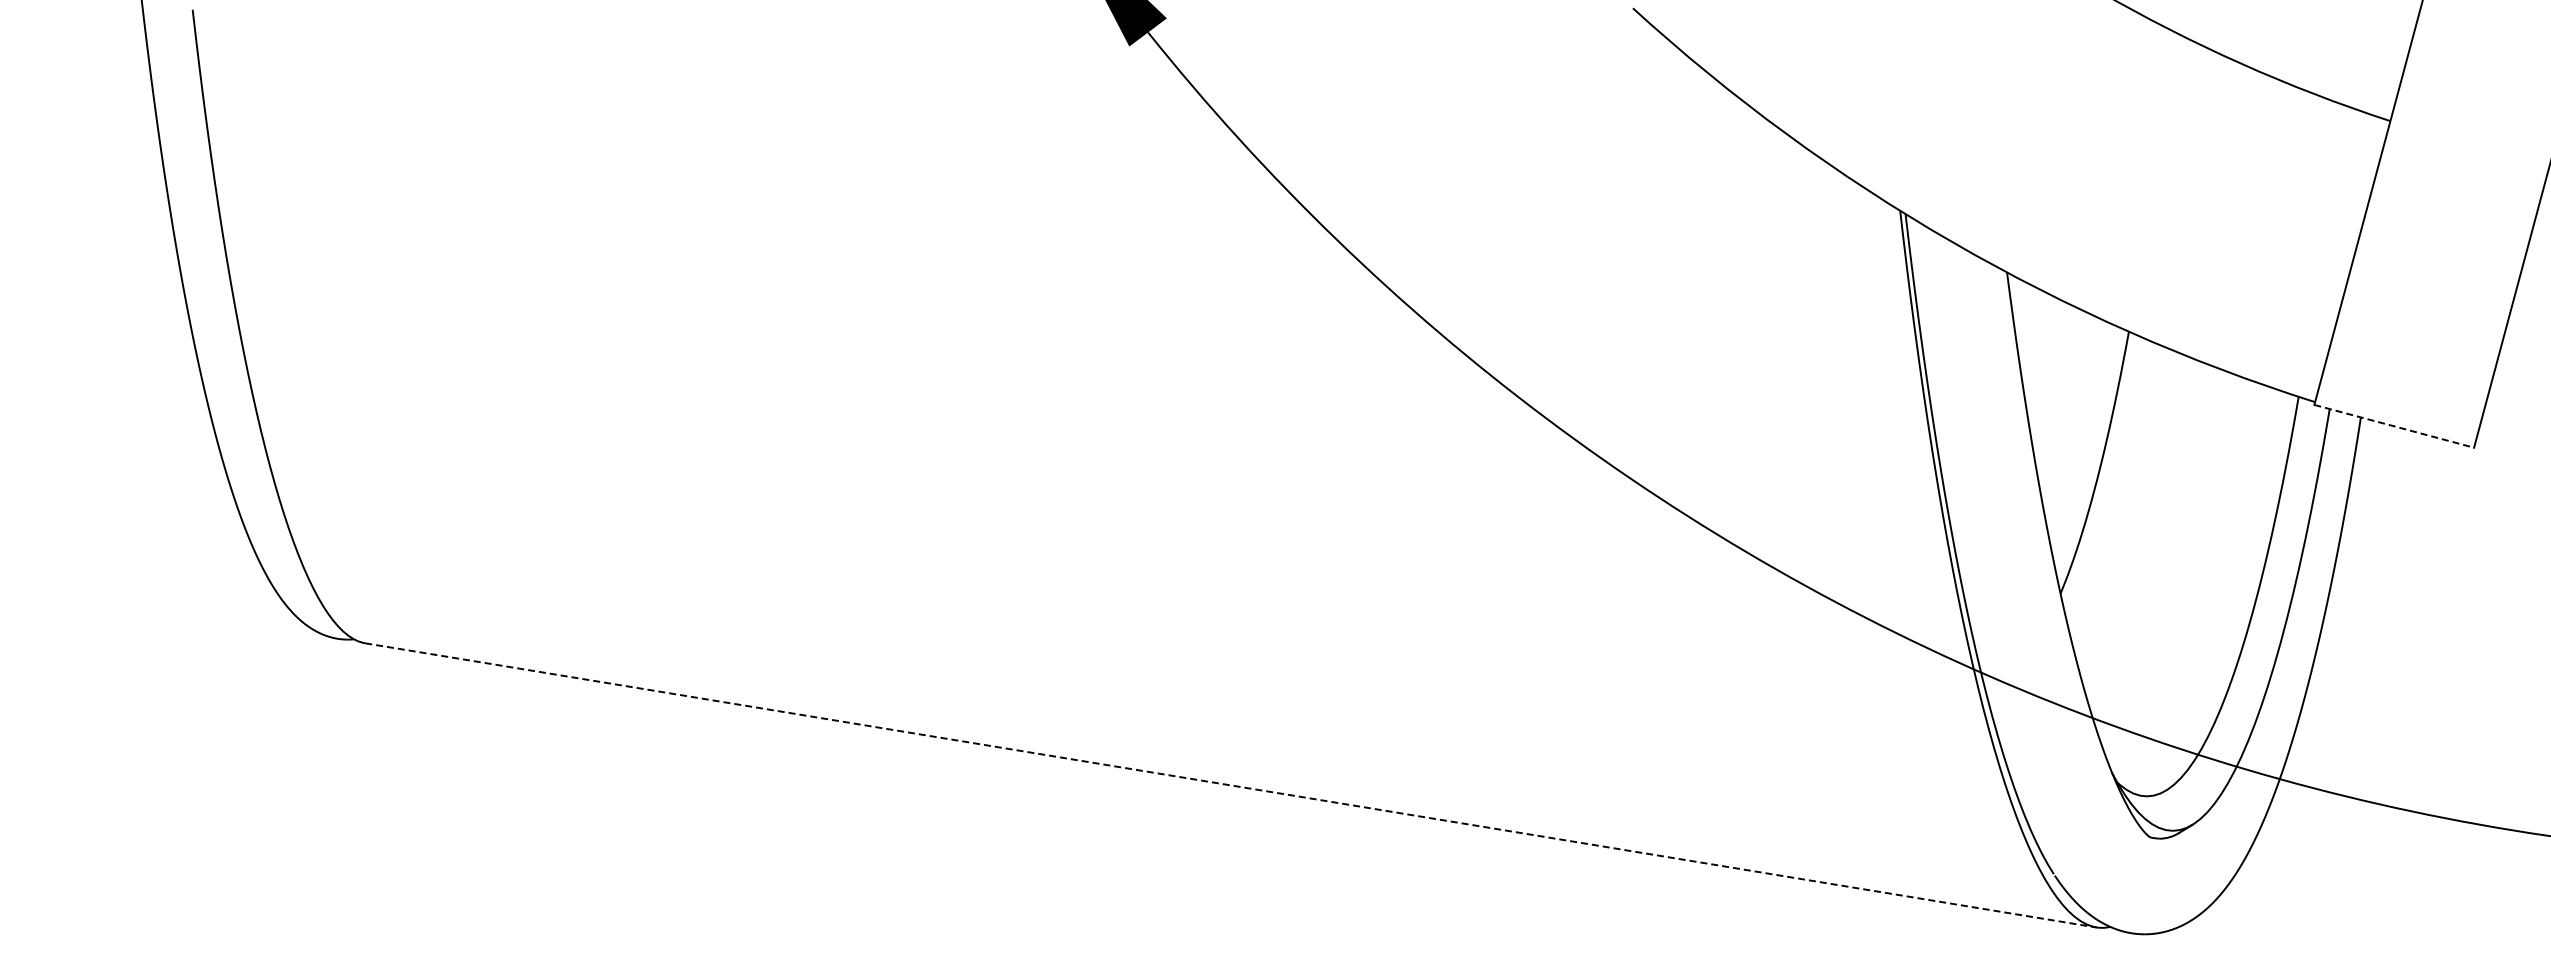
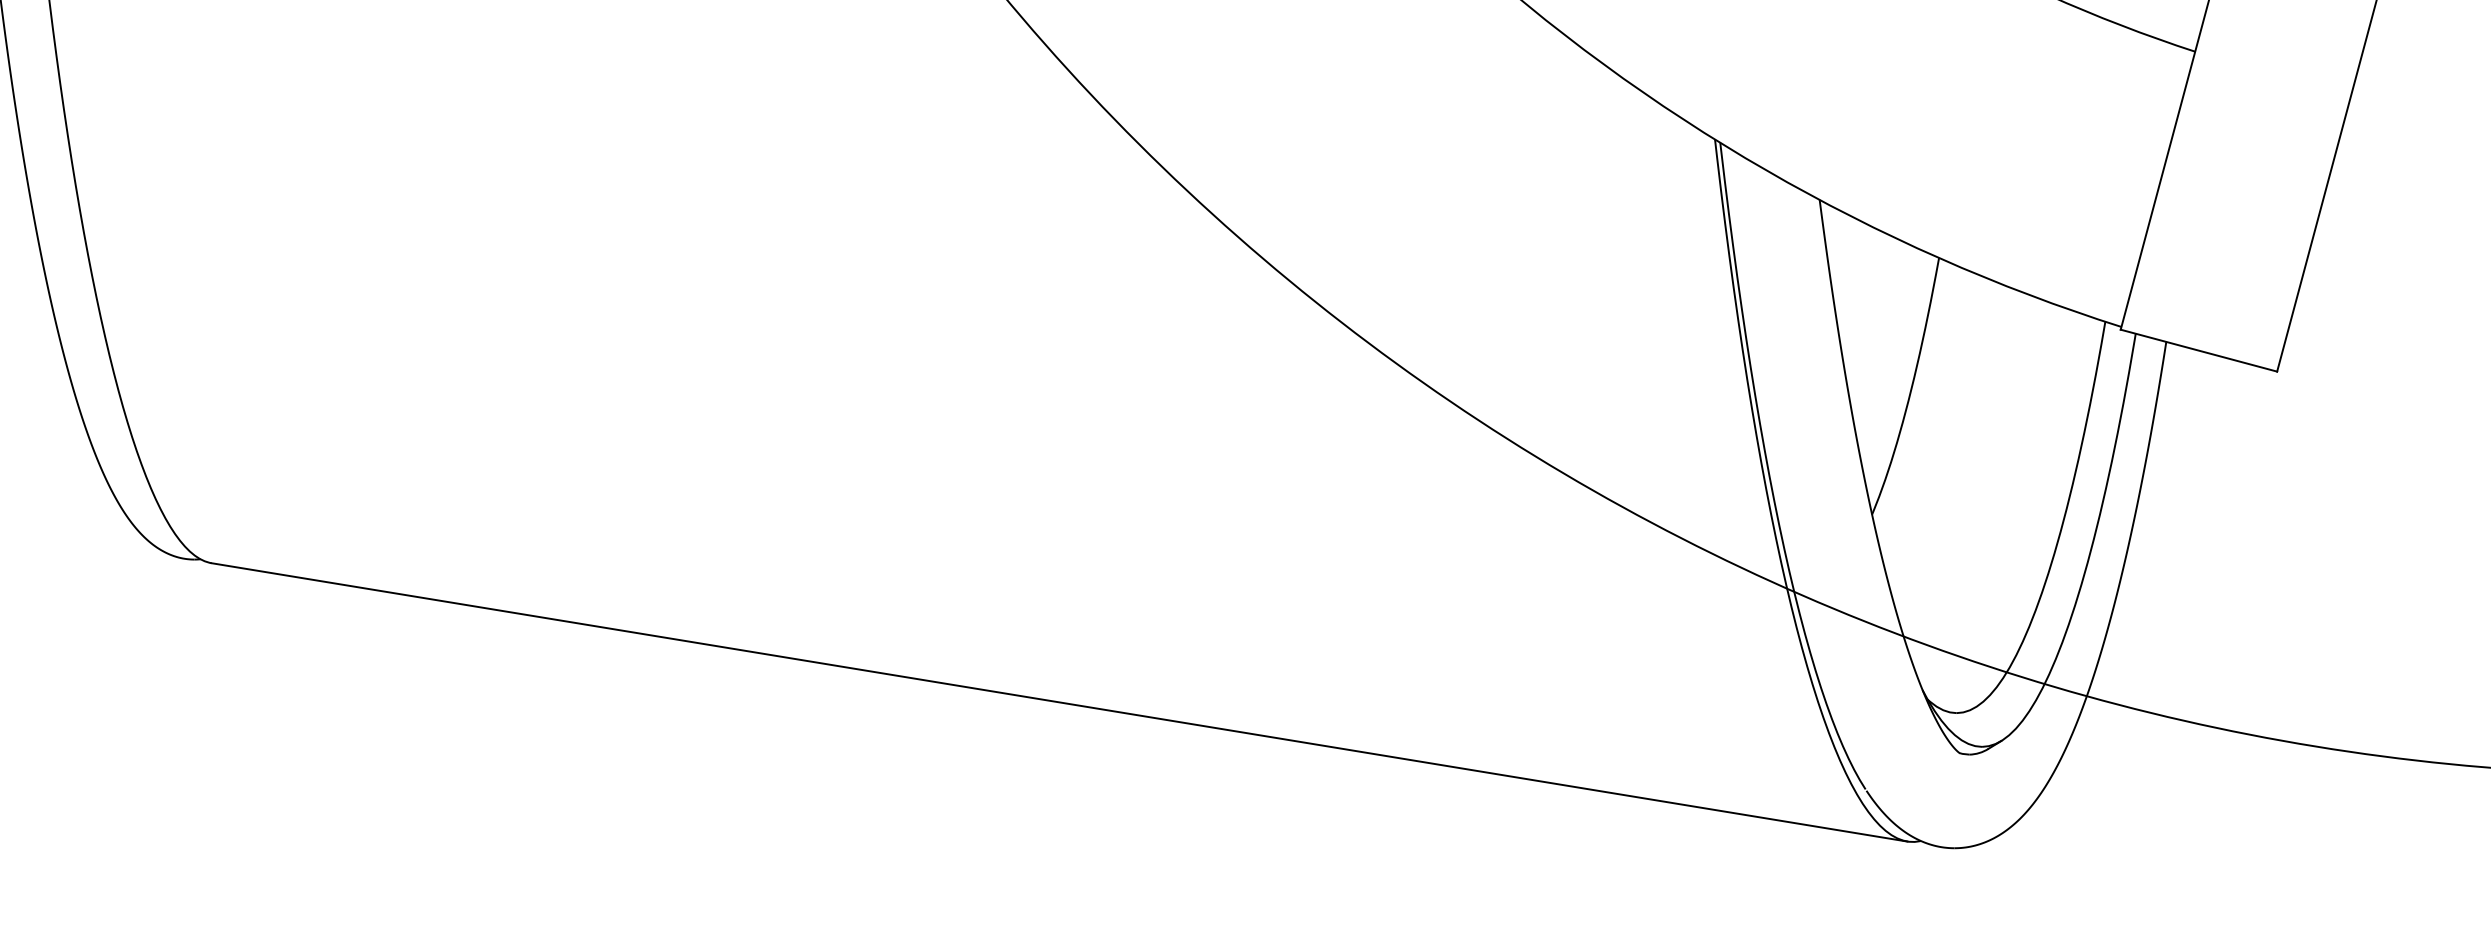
line: (2394, 426) -> (2199, 350), dashed -> solid
line: (1231, 785) -> (1060, 702), dashed -> solid

